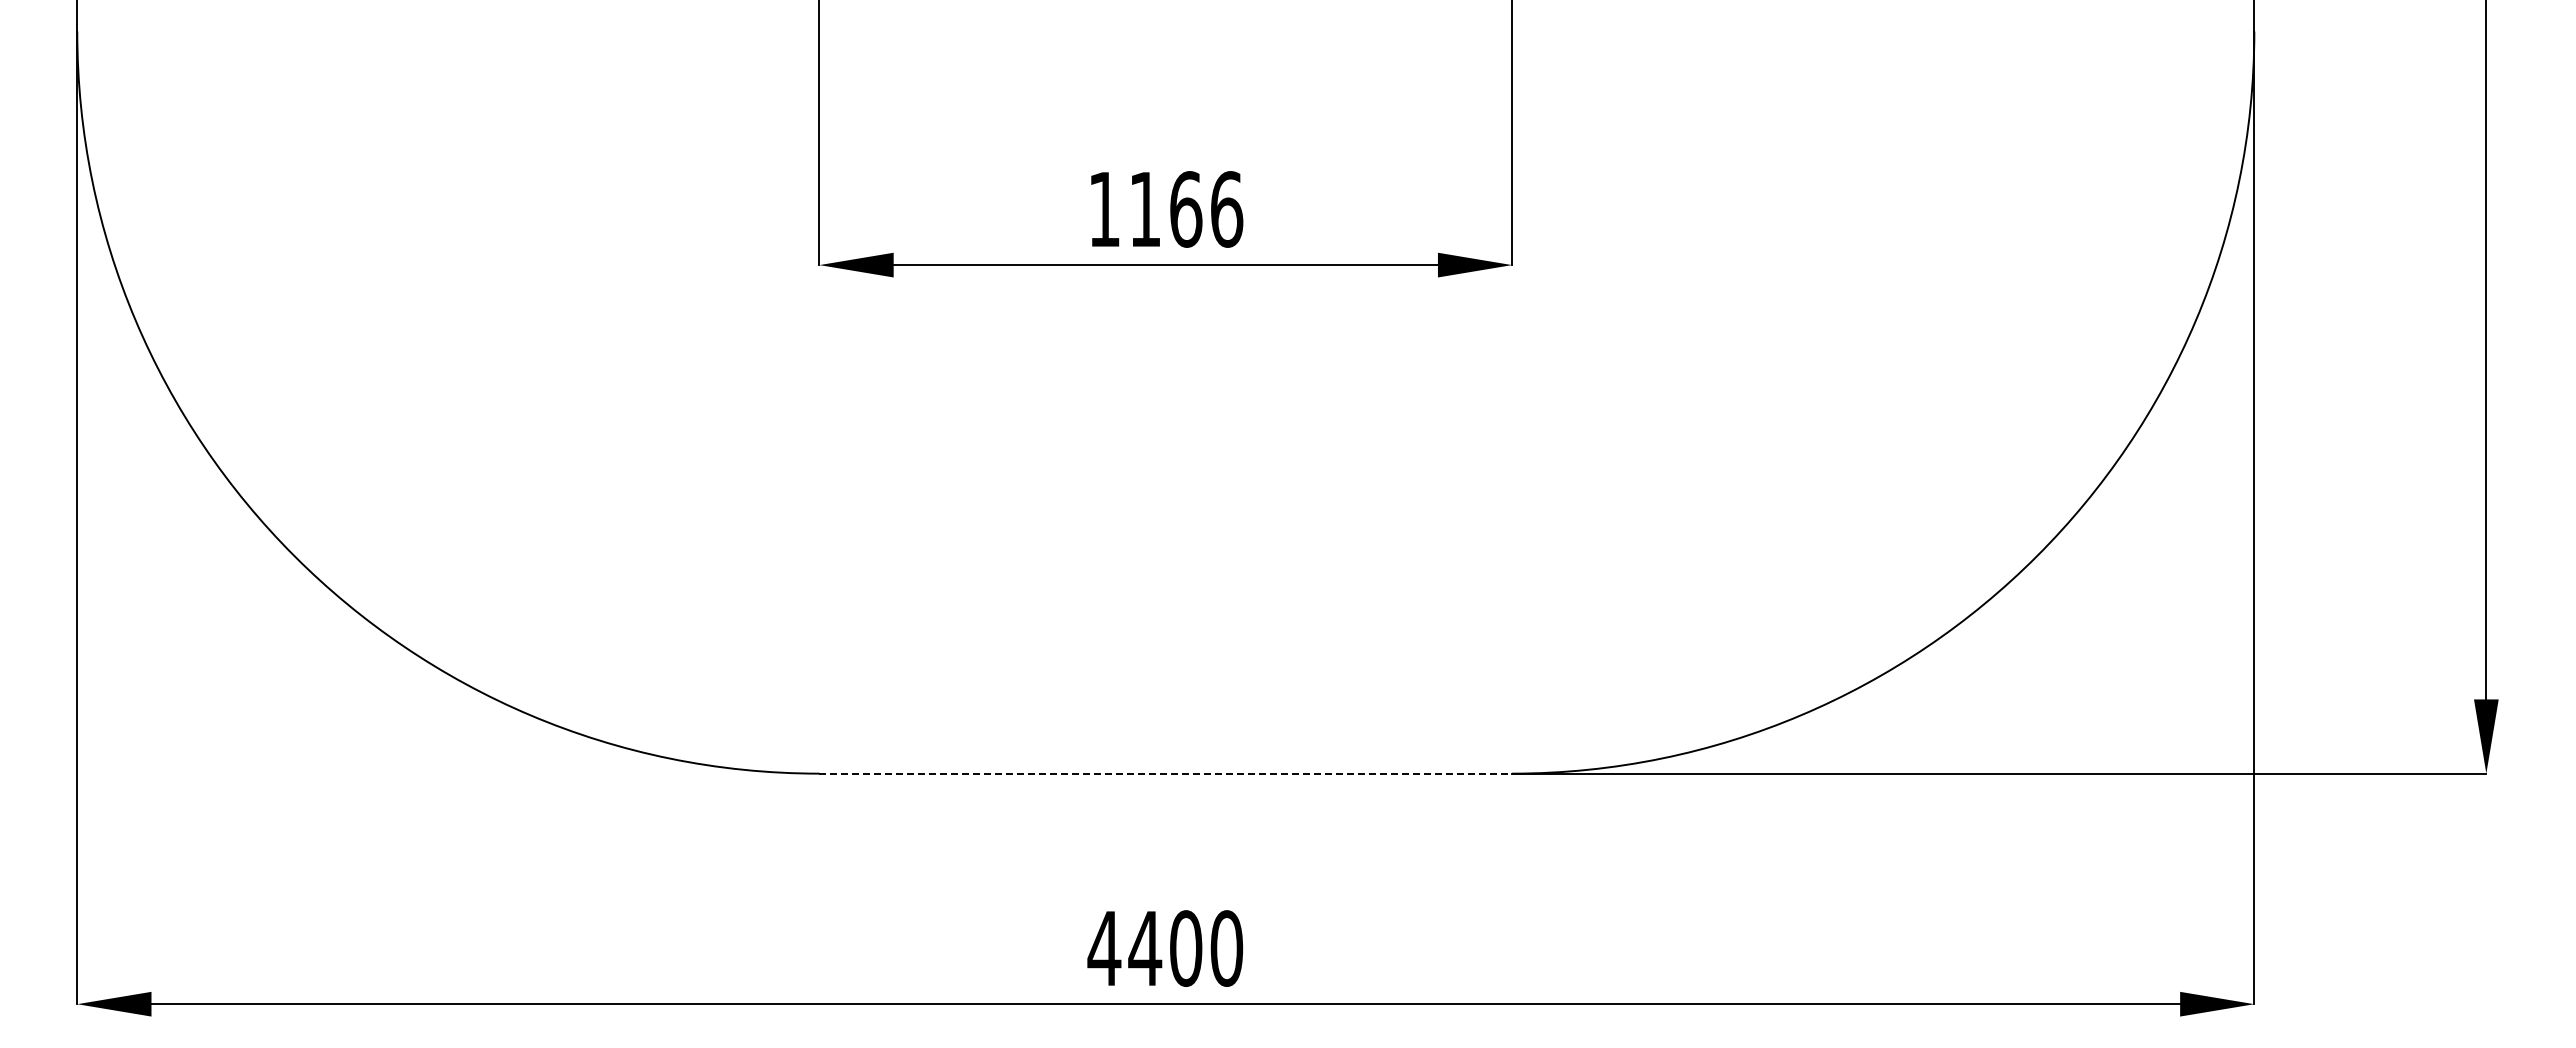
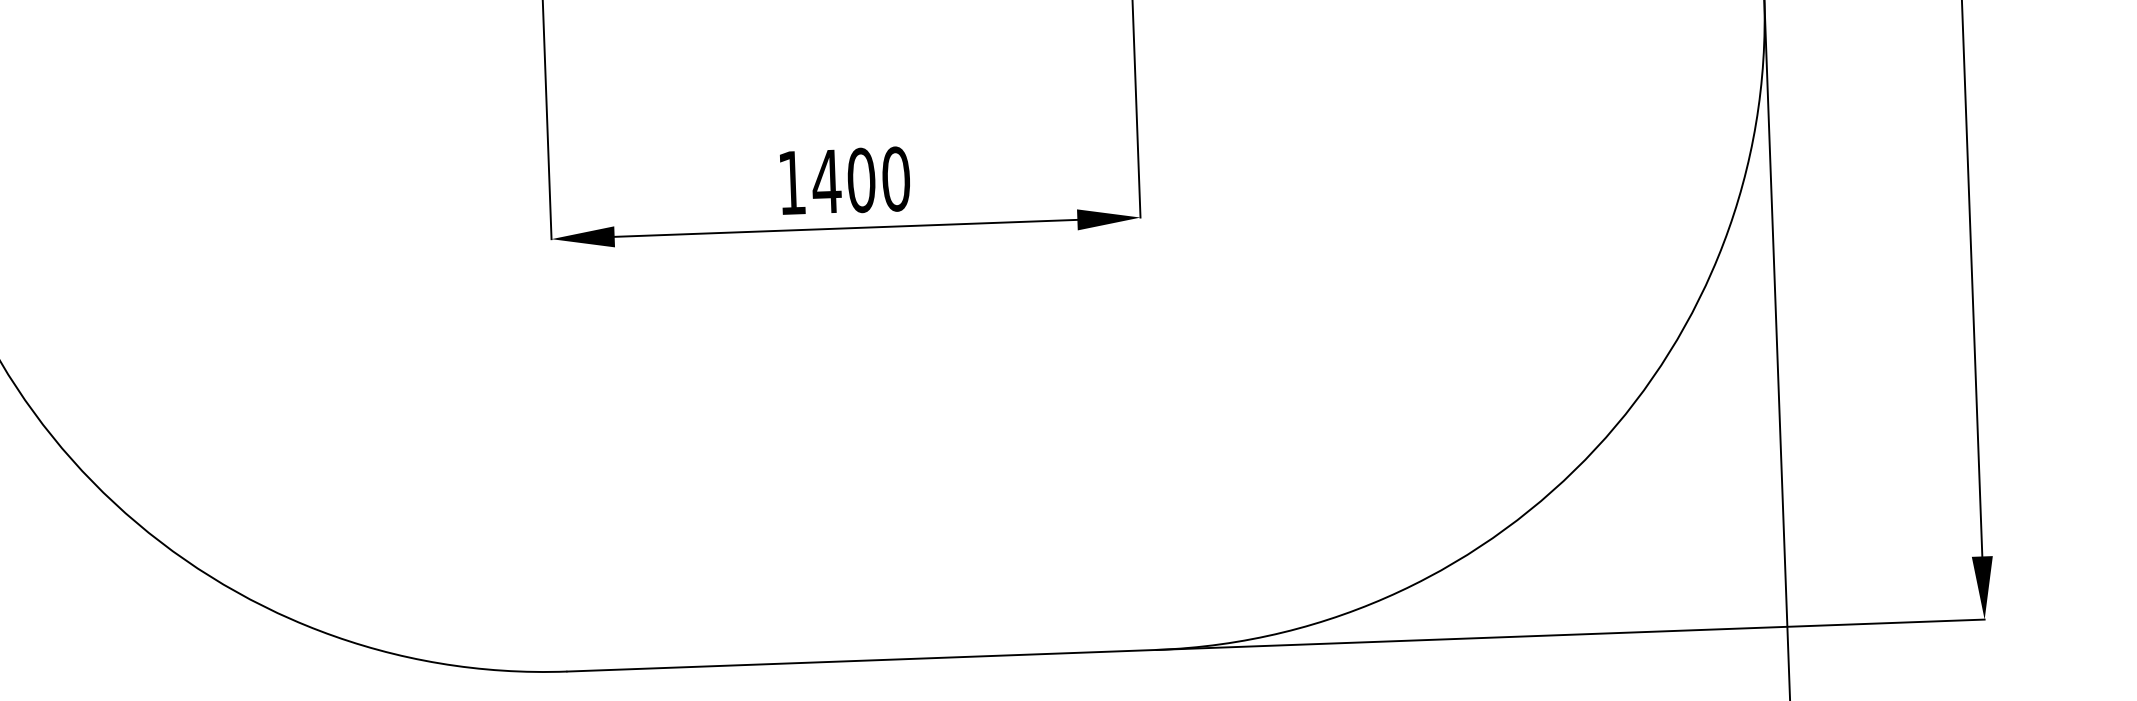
text: (1185, 209) -> (861, 180), 1166 -> 1400
line: (1166, 773) -> (862, 660), dashed -> solid

